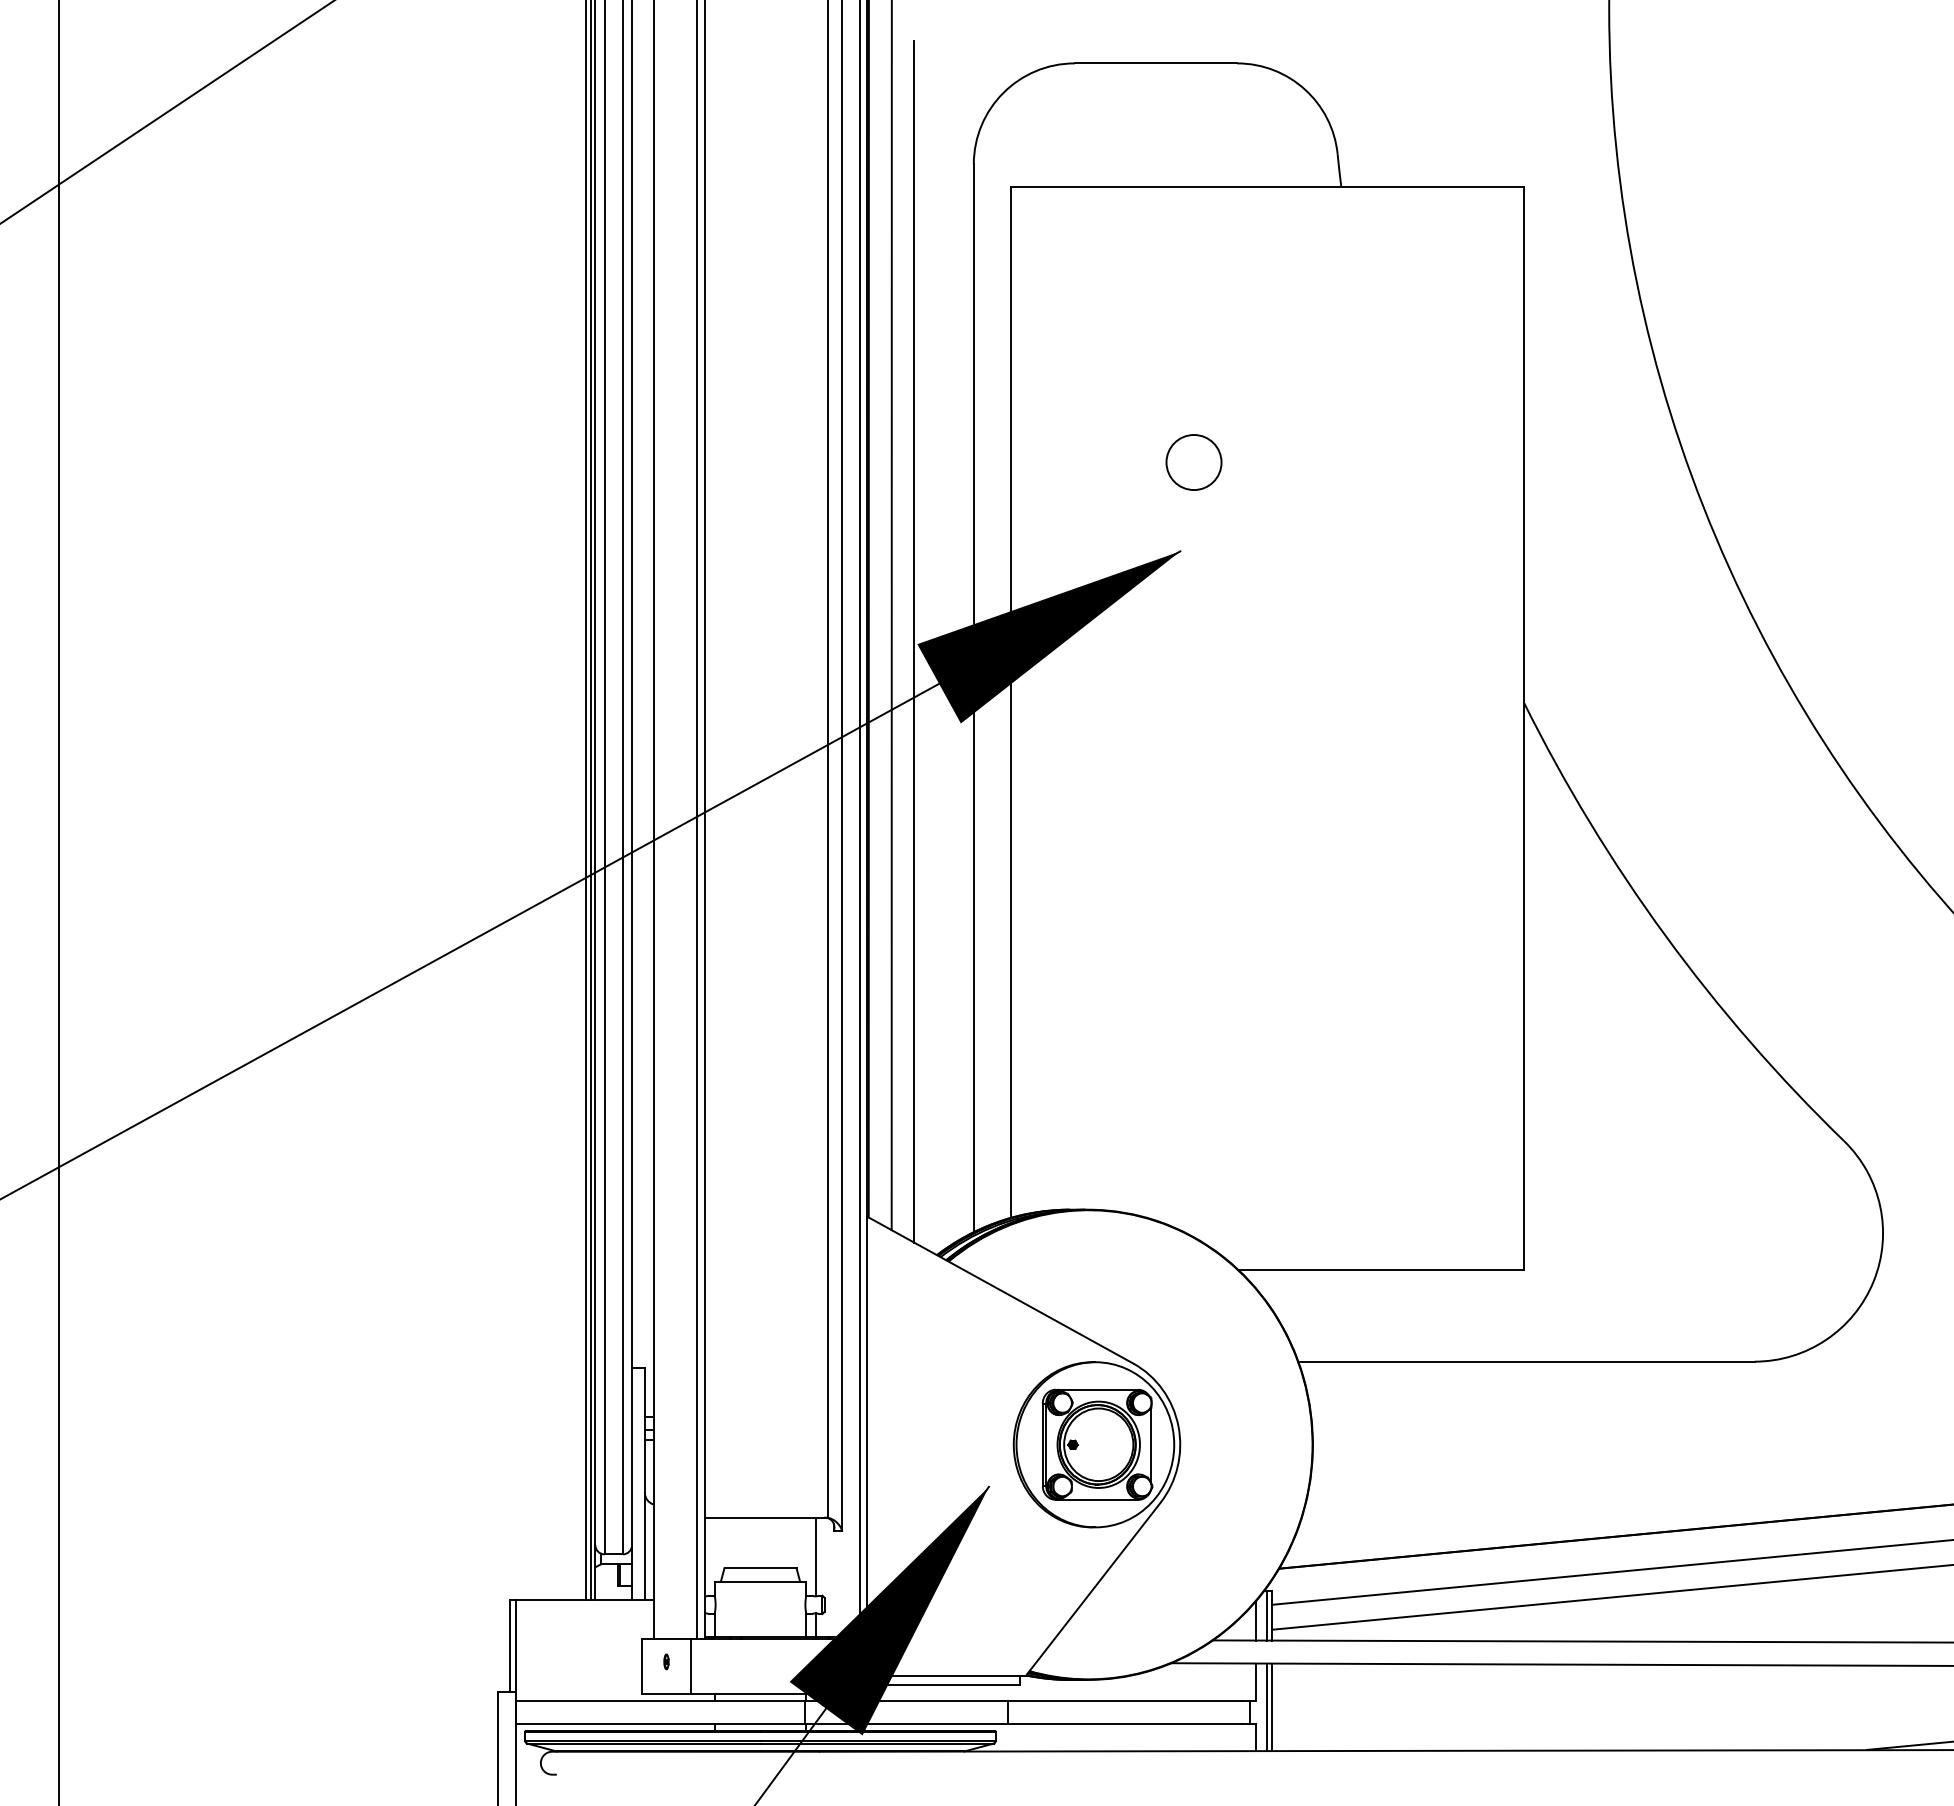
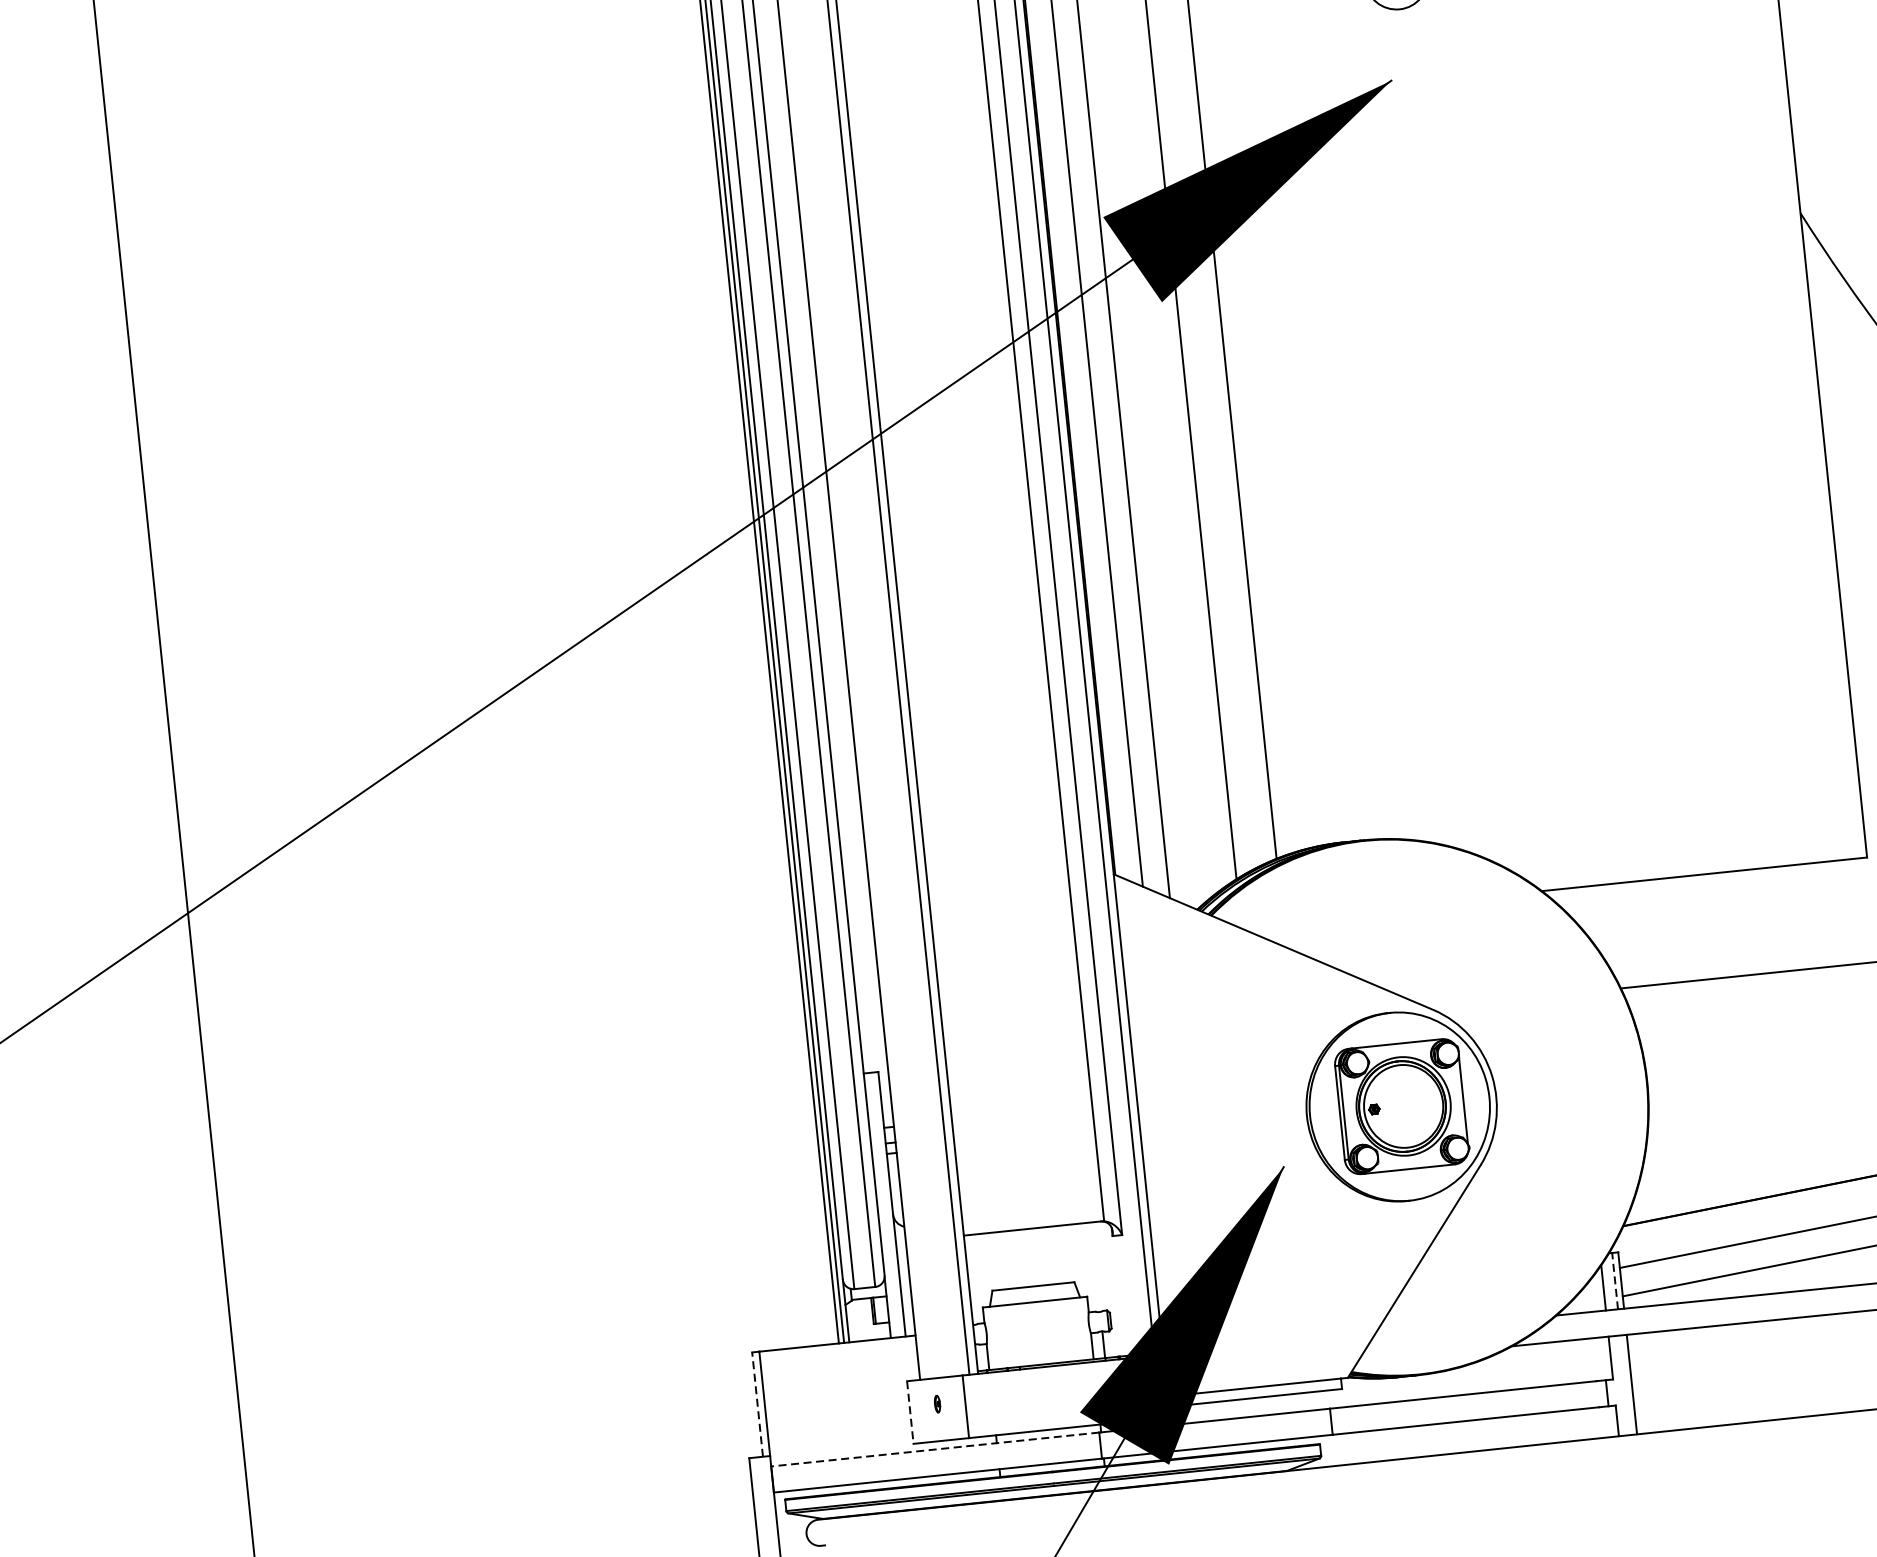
line: (816, 1556) -> (1095, 1266), removed
line: (1267, 1615) -> (1615, 1280), solid -> dashed
line: (509, 1646) -> (757, 1405), solid -> dashed
line: (642, 1666) -> (910, 1412), solid -> dashed
line: (659, 1701) -> (934, 1450), solid -> dashed
line: (1267, 1706) -> (1626, 1384), removed

